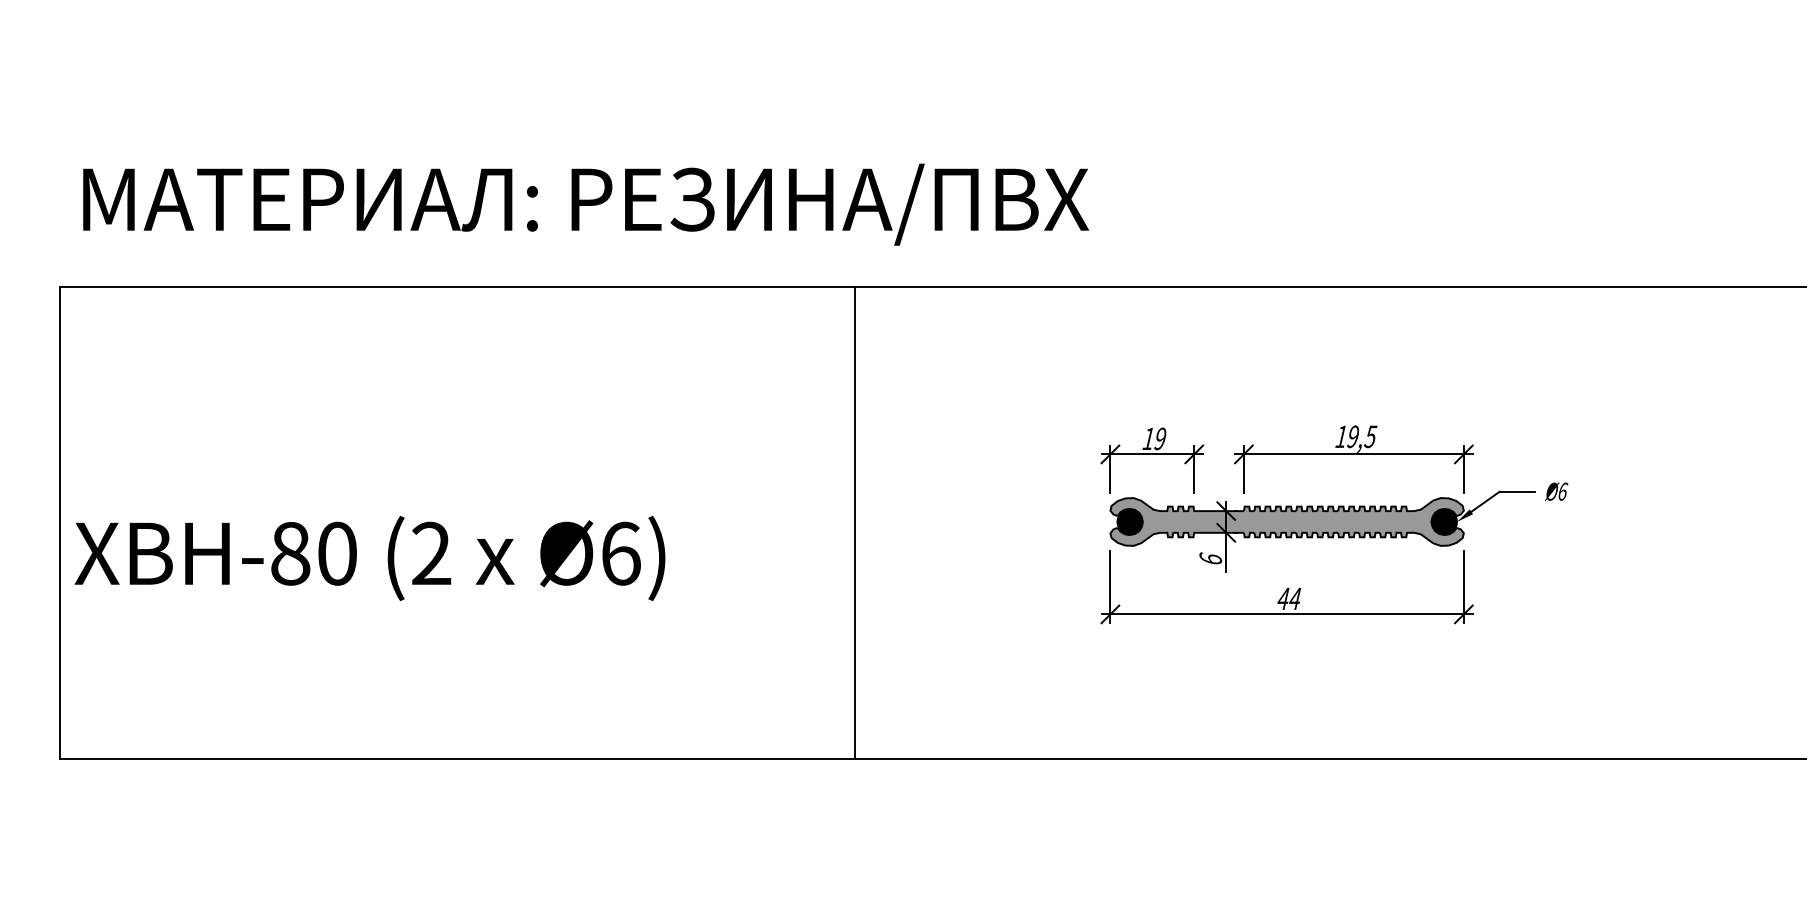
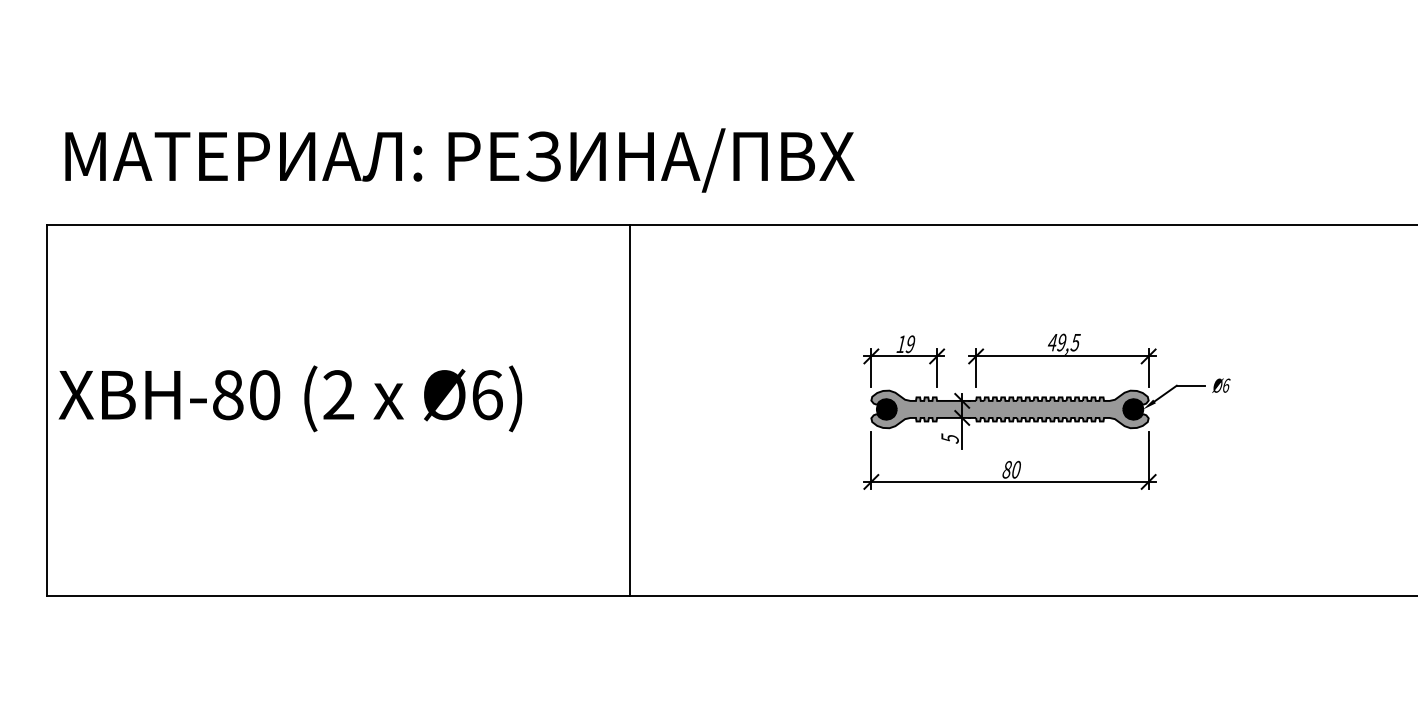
text: (1341, 436) -> (1052, 342), 19,5 -> 49,5
line: (855, 523) -> (630, 410), moved
text: (369, 557) -> (290, 398), moved
text: (1210, 558) -> (949, 438), 6 -> 5
text: (1289, 598) -> (1011, 469), 44 -> 80

